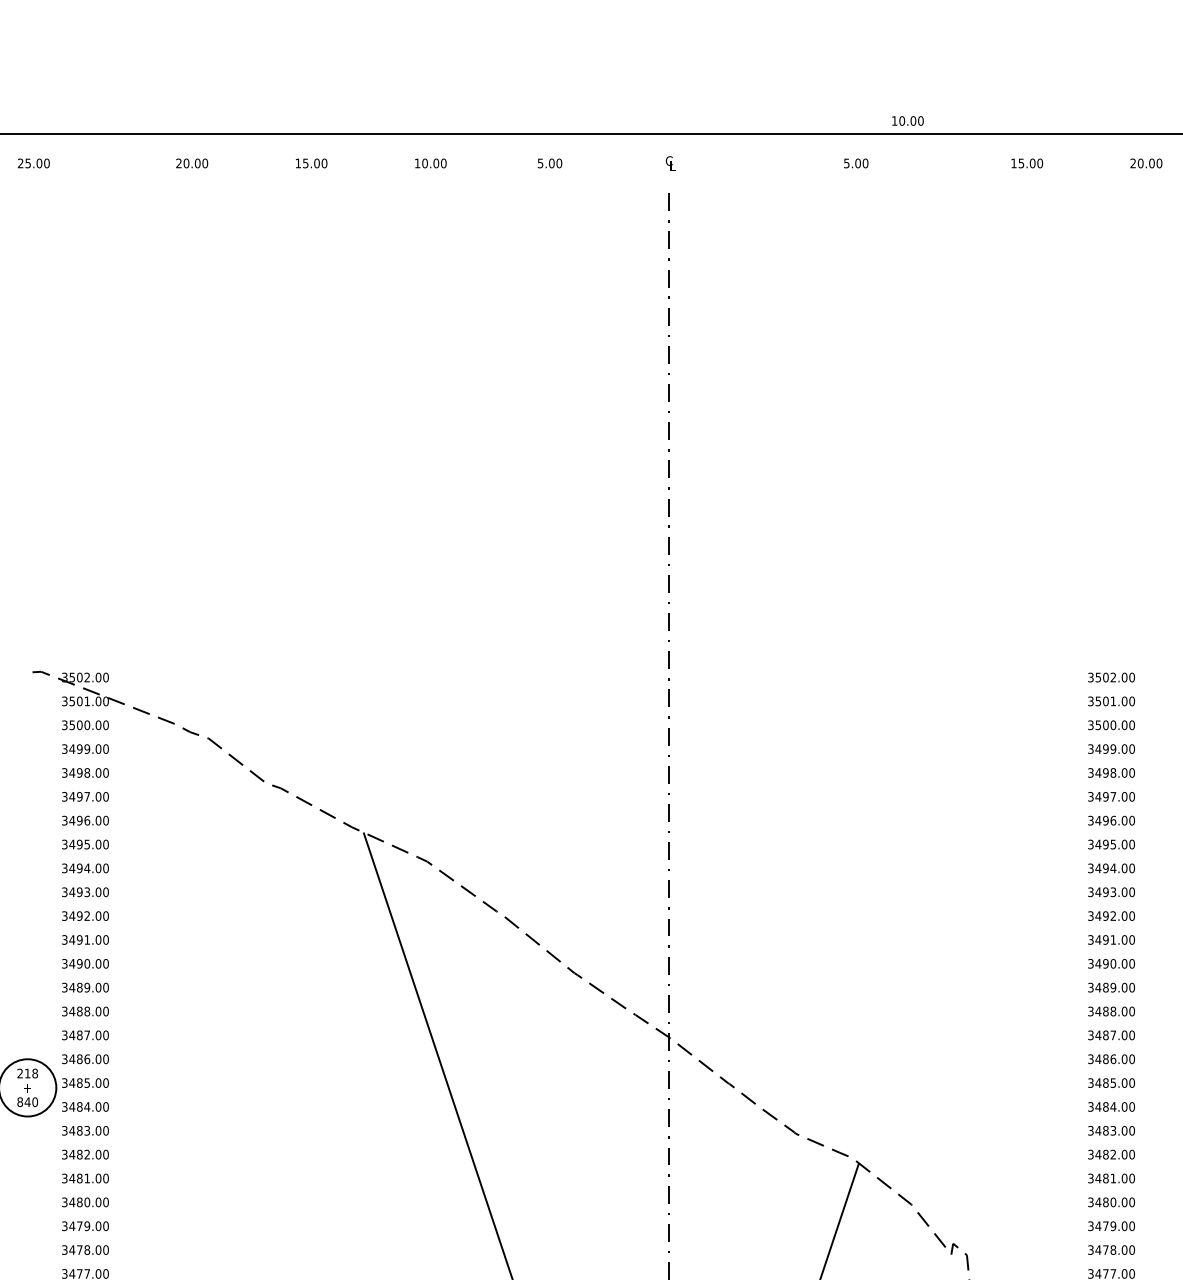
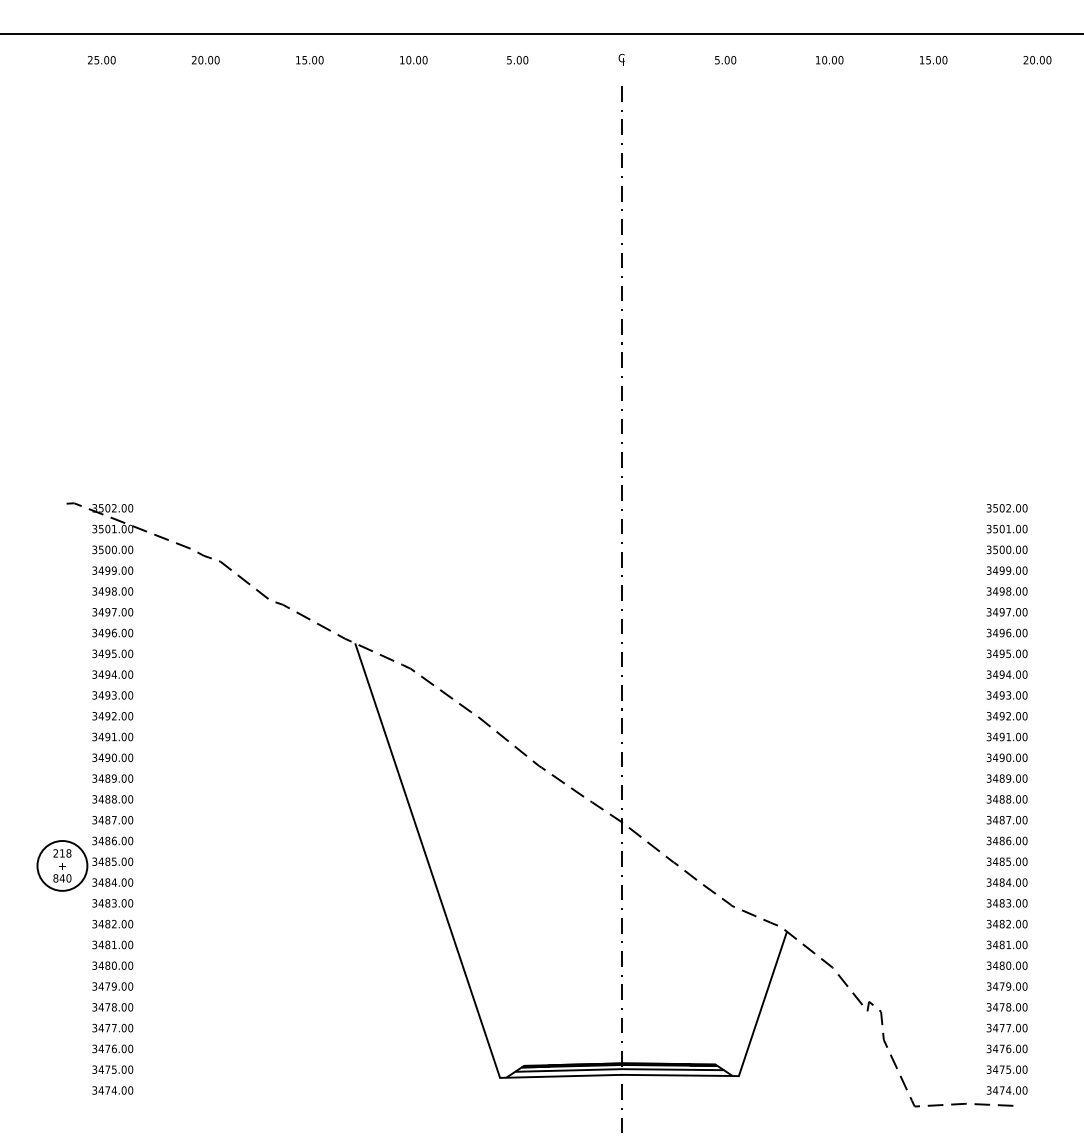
text: (907, 121) -> (829, 60), moved
text: (33, 163) -> (101, 60), moved
text: (856, 163) -> (725, 60), moved

